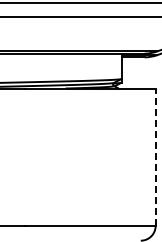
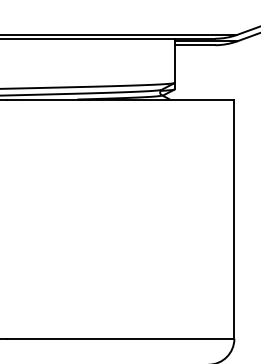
line: (155, 157) -> (234, 219), dashed -> solid

